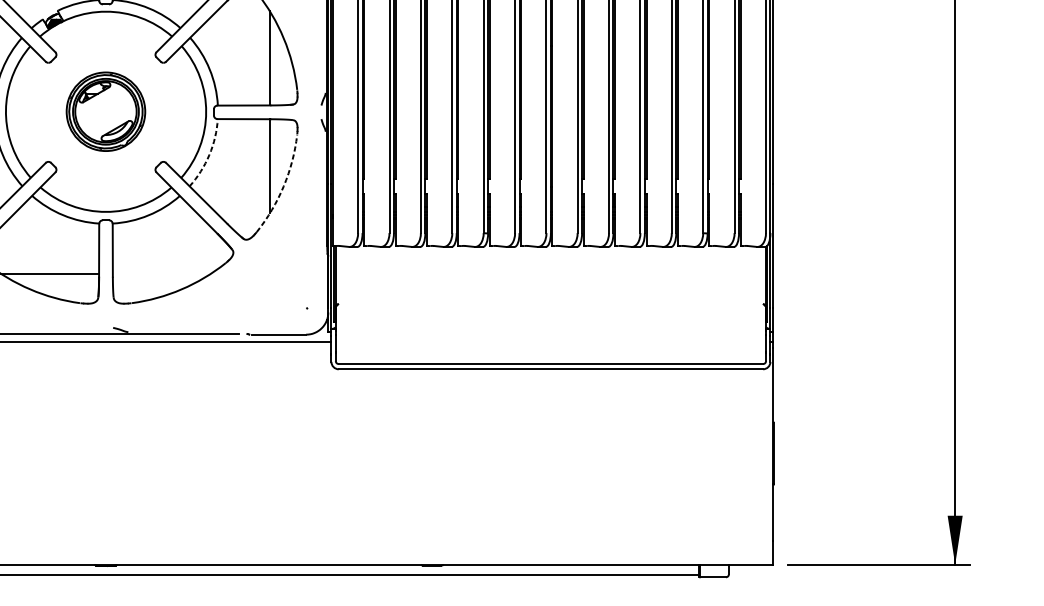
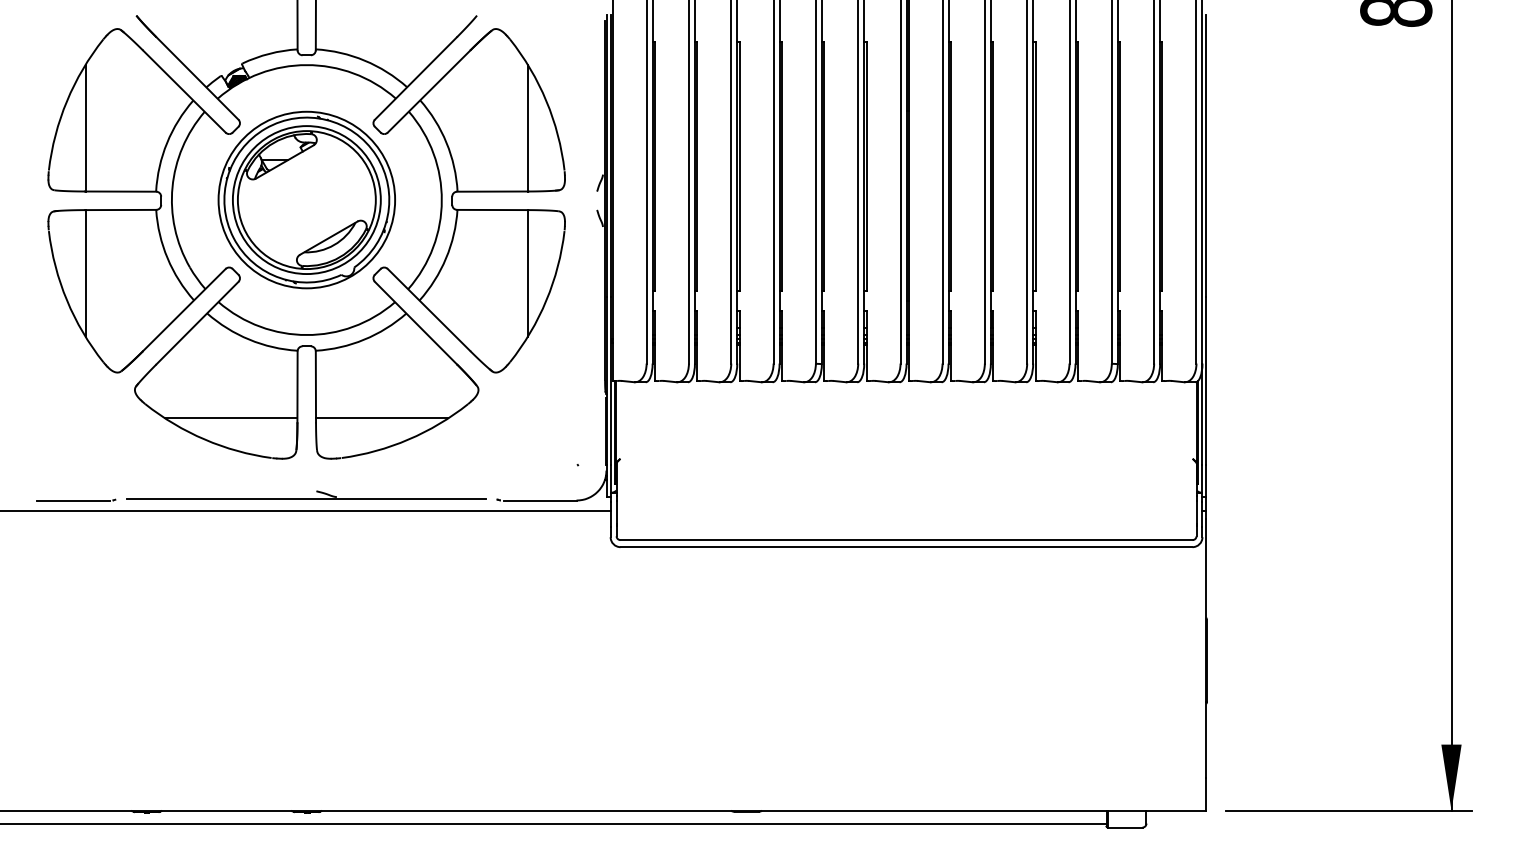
part: (105, 111) -> (306, 199), size x1.67
arc: (209, 155) -> (446, 258), dashed -> solid
arc: (283, 186) -> (546, 300), dashed -> solid
line: (162, 273) -> (382, 418), added

